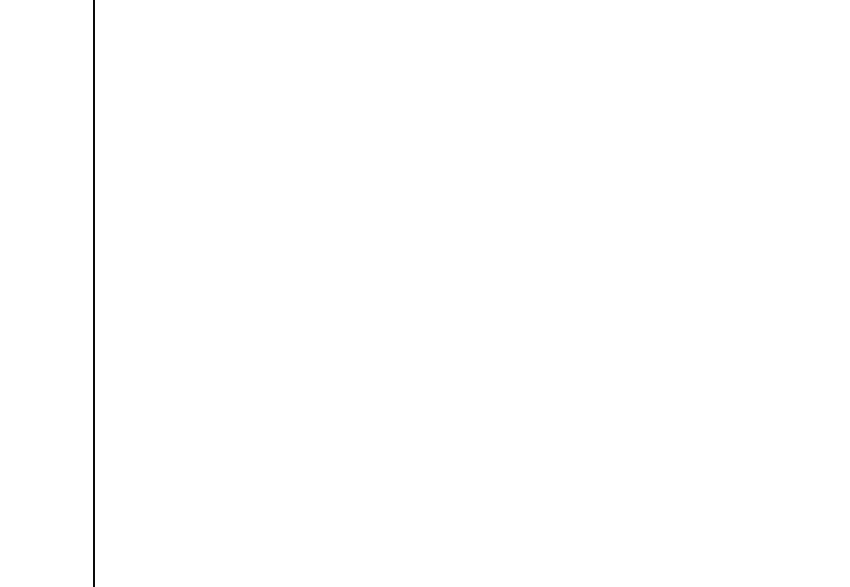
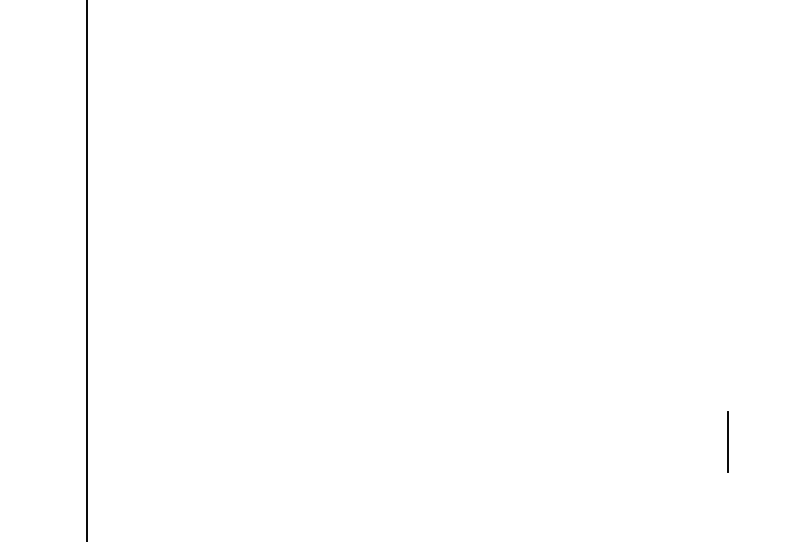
line: (788, 477) -> (728, 440), added

